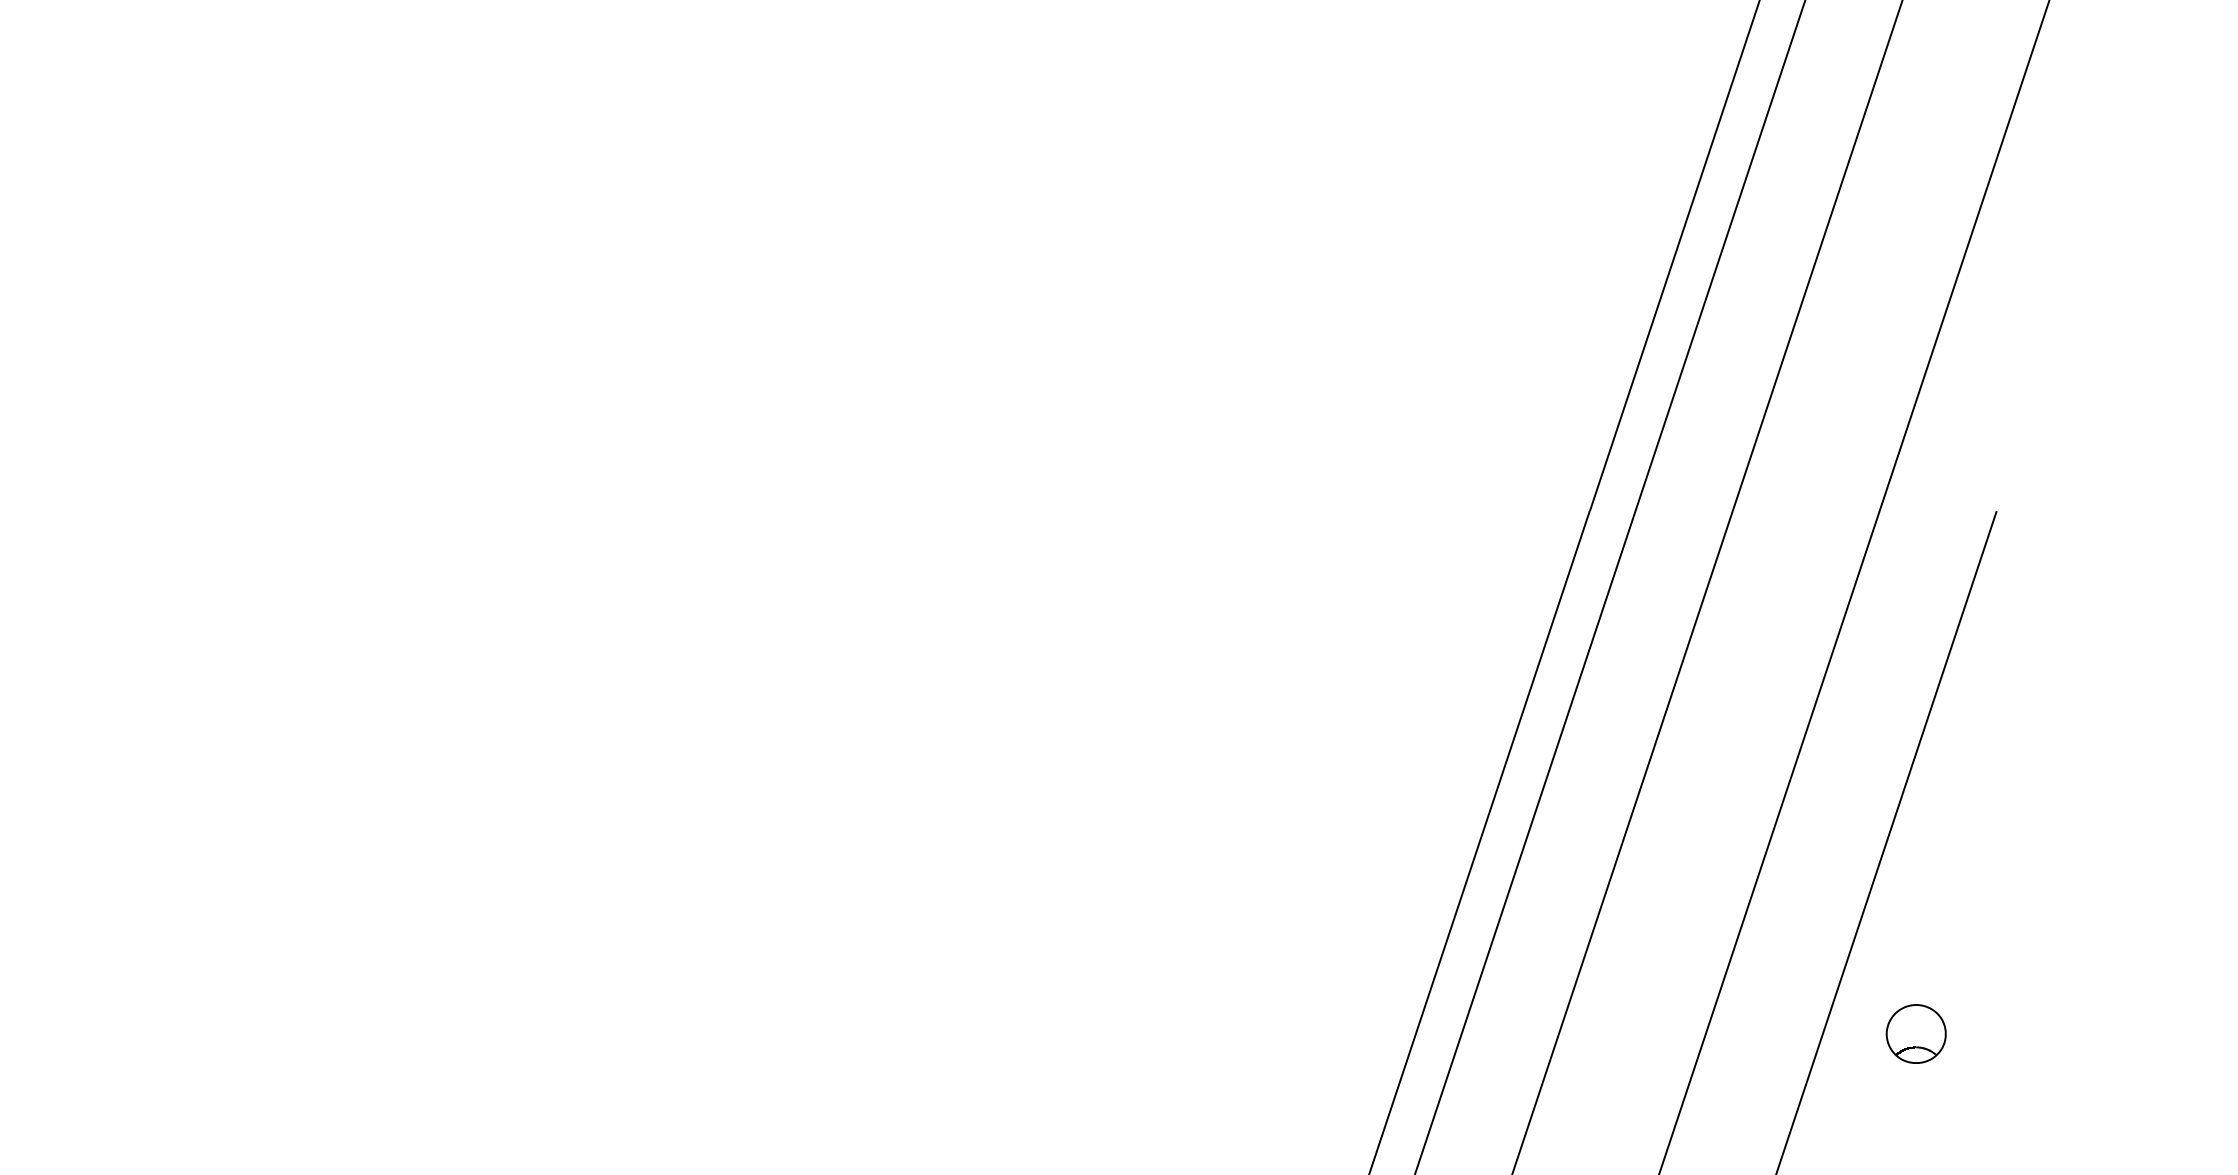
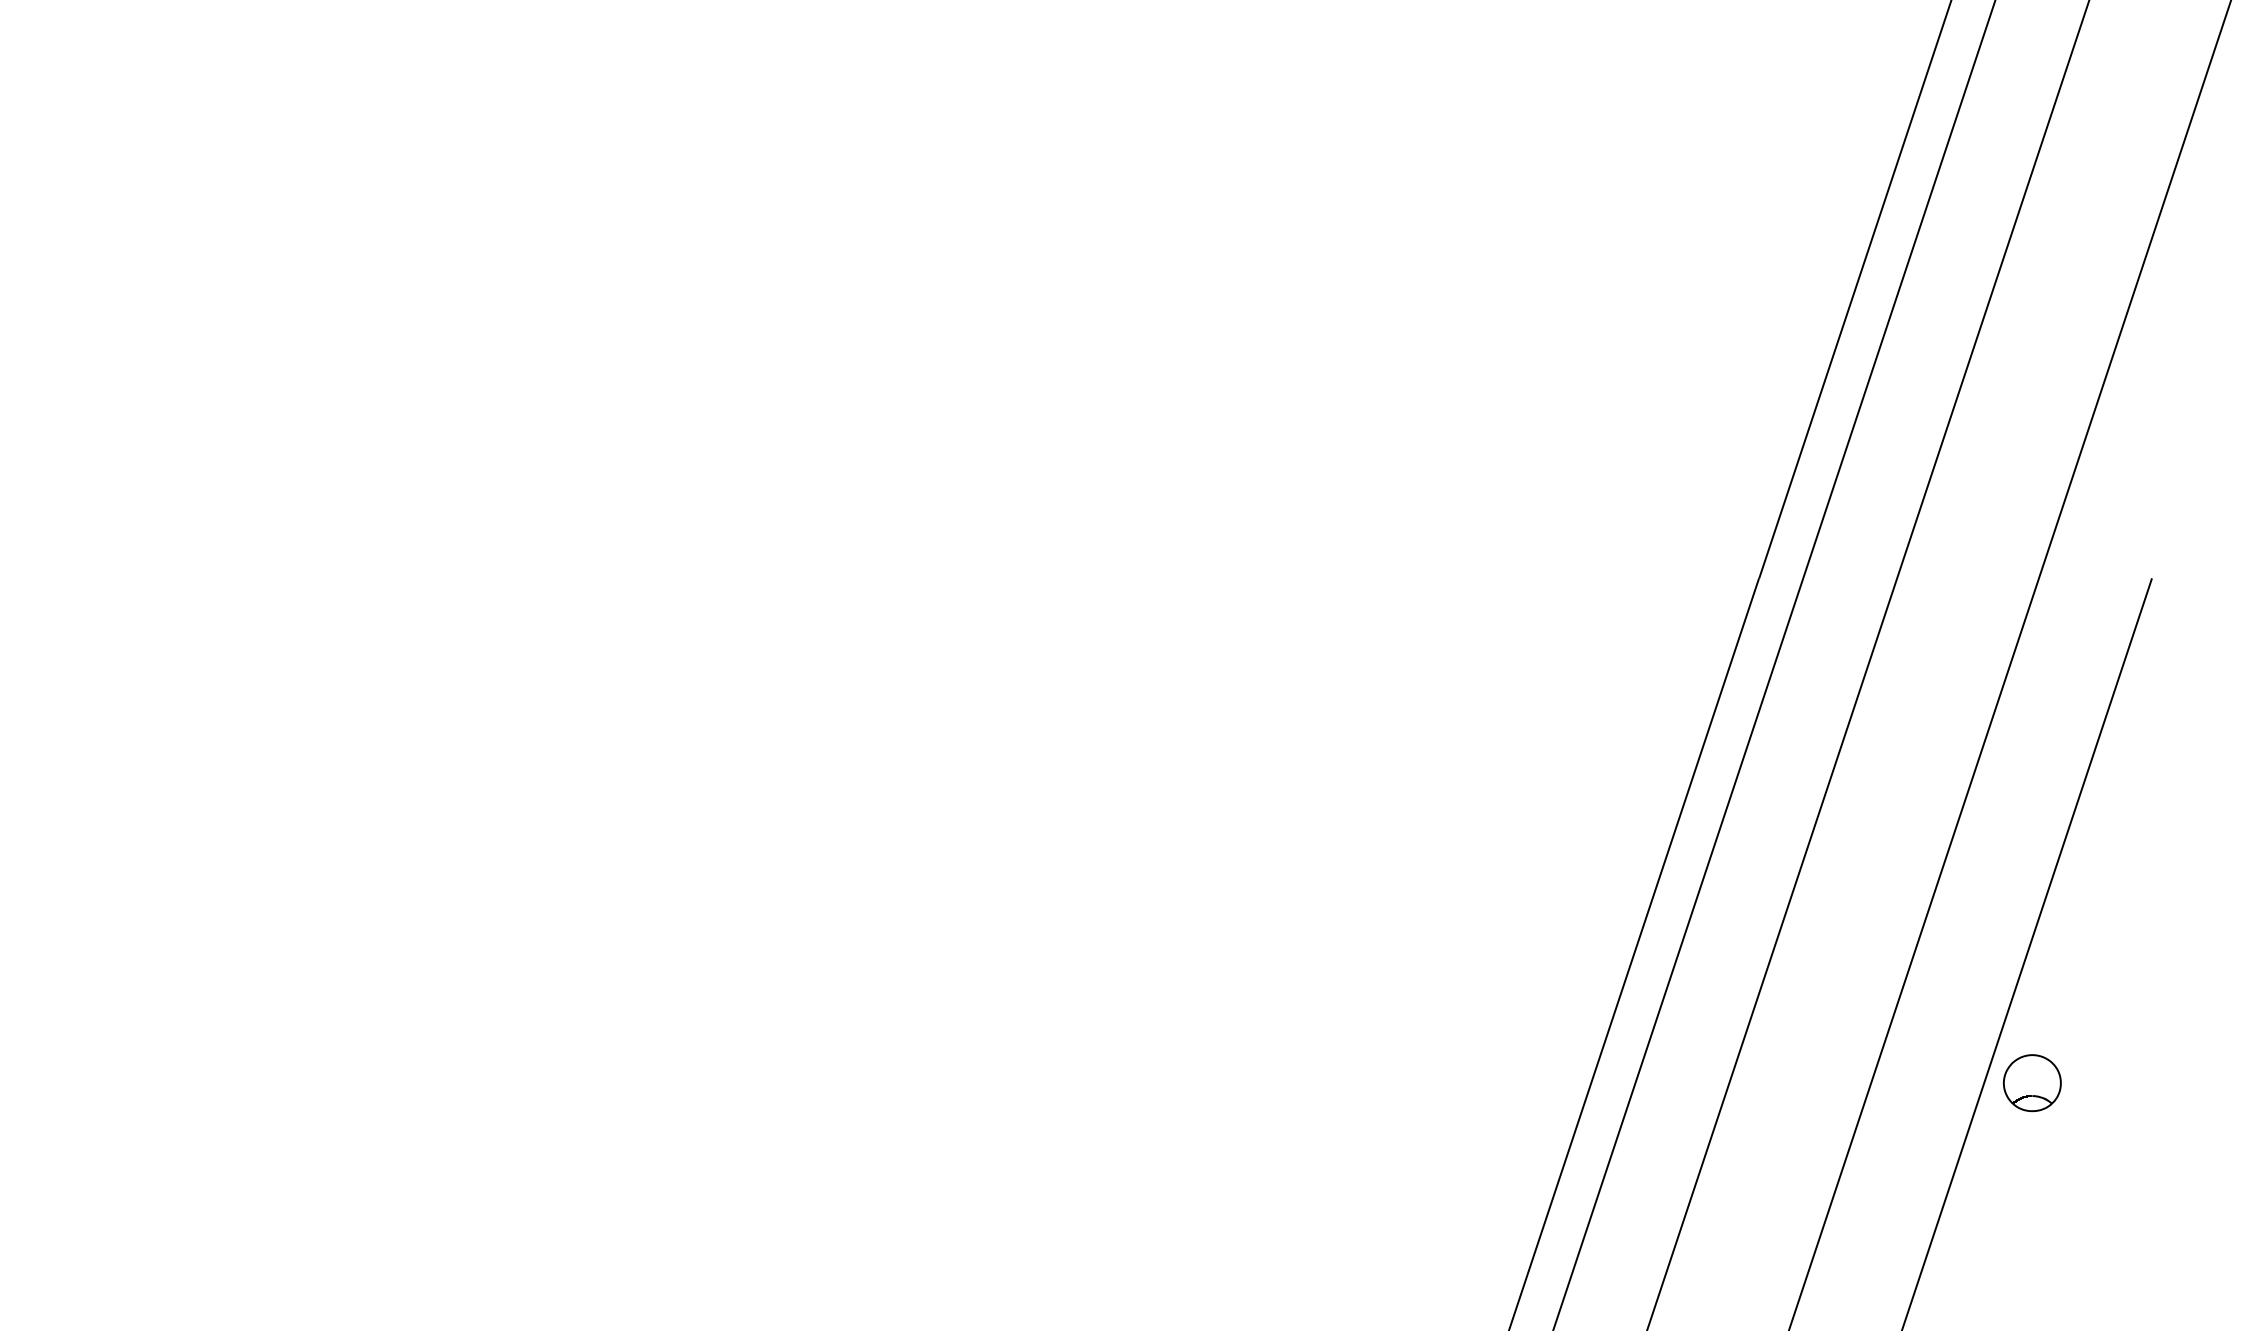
part: (1915, 1034) -> (2031, 1083), moved

